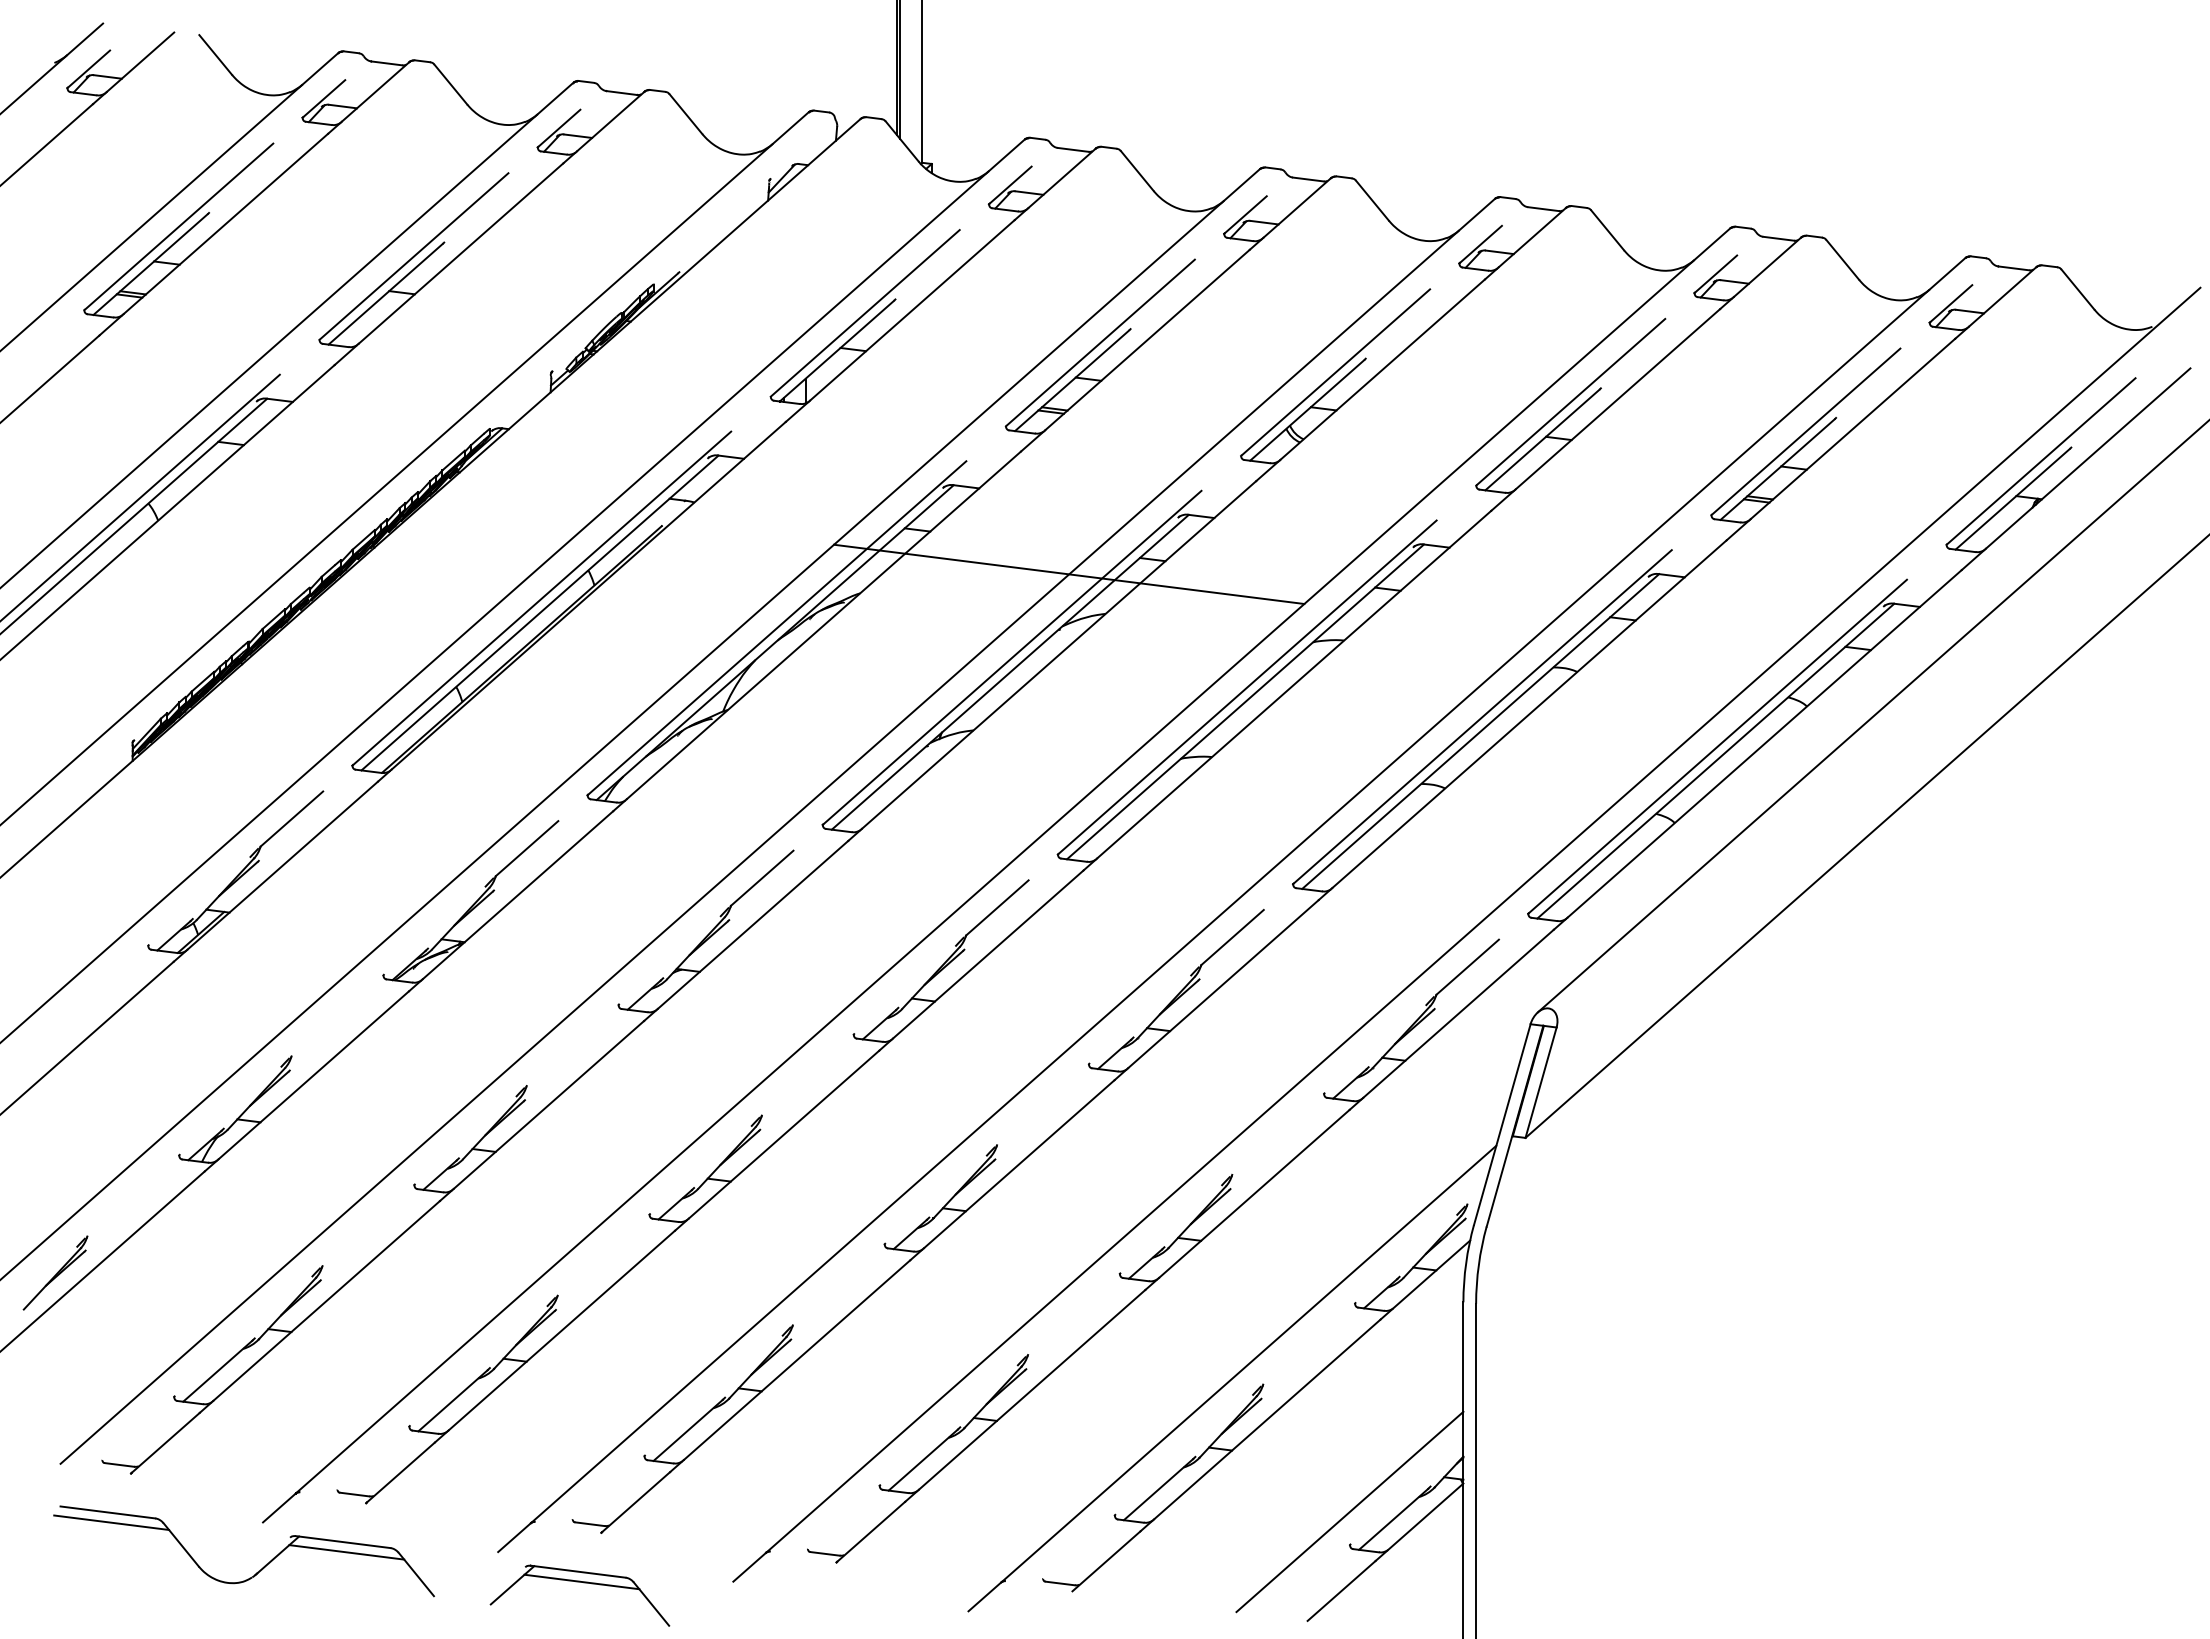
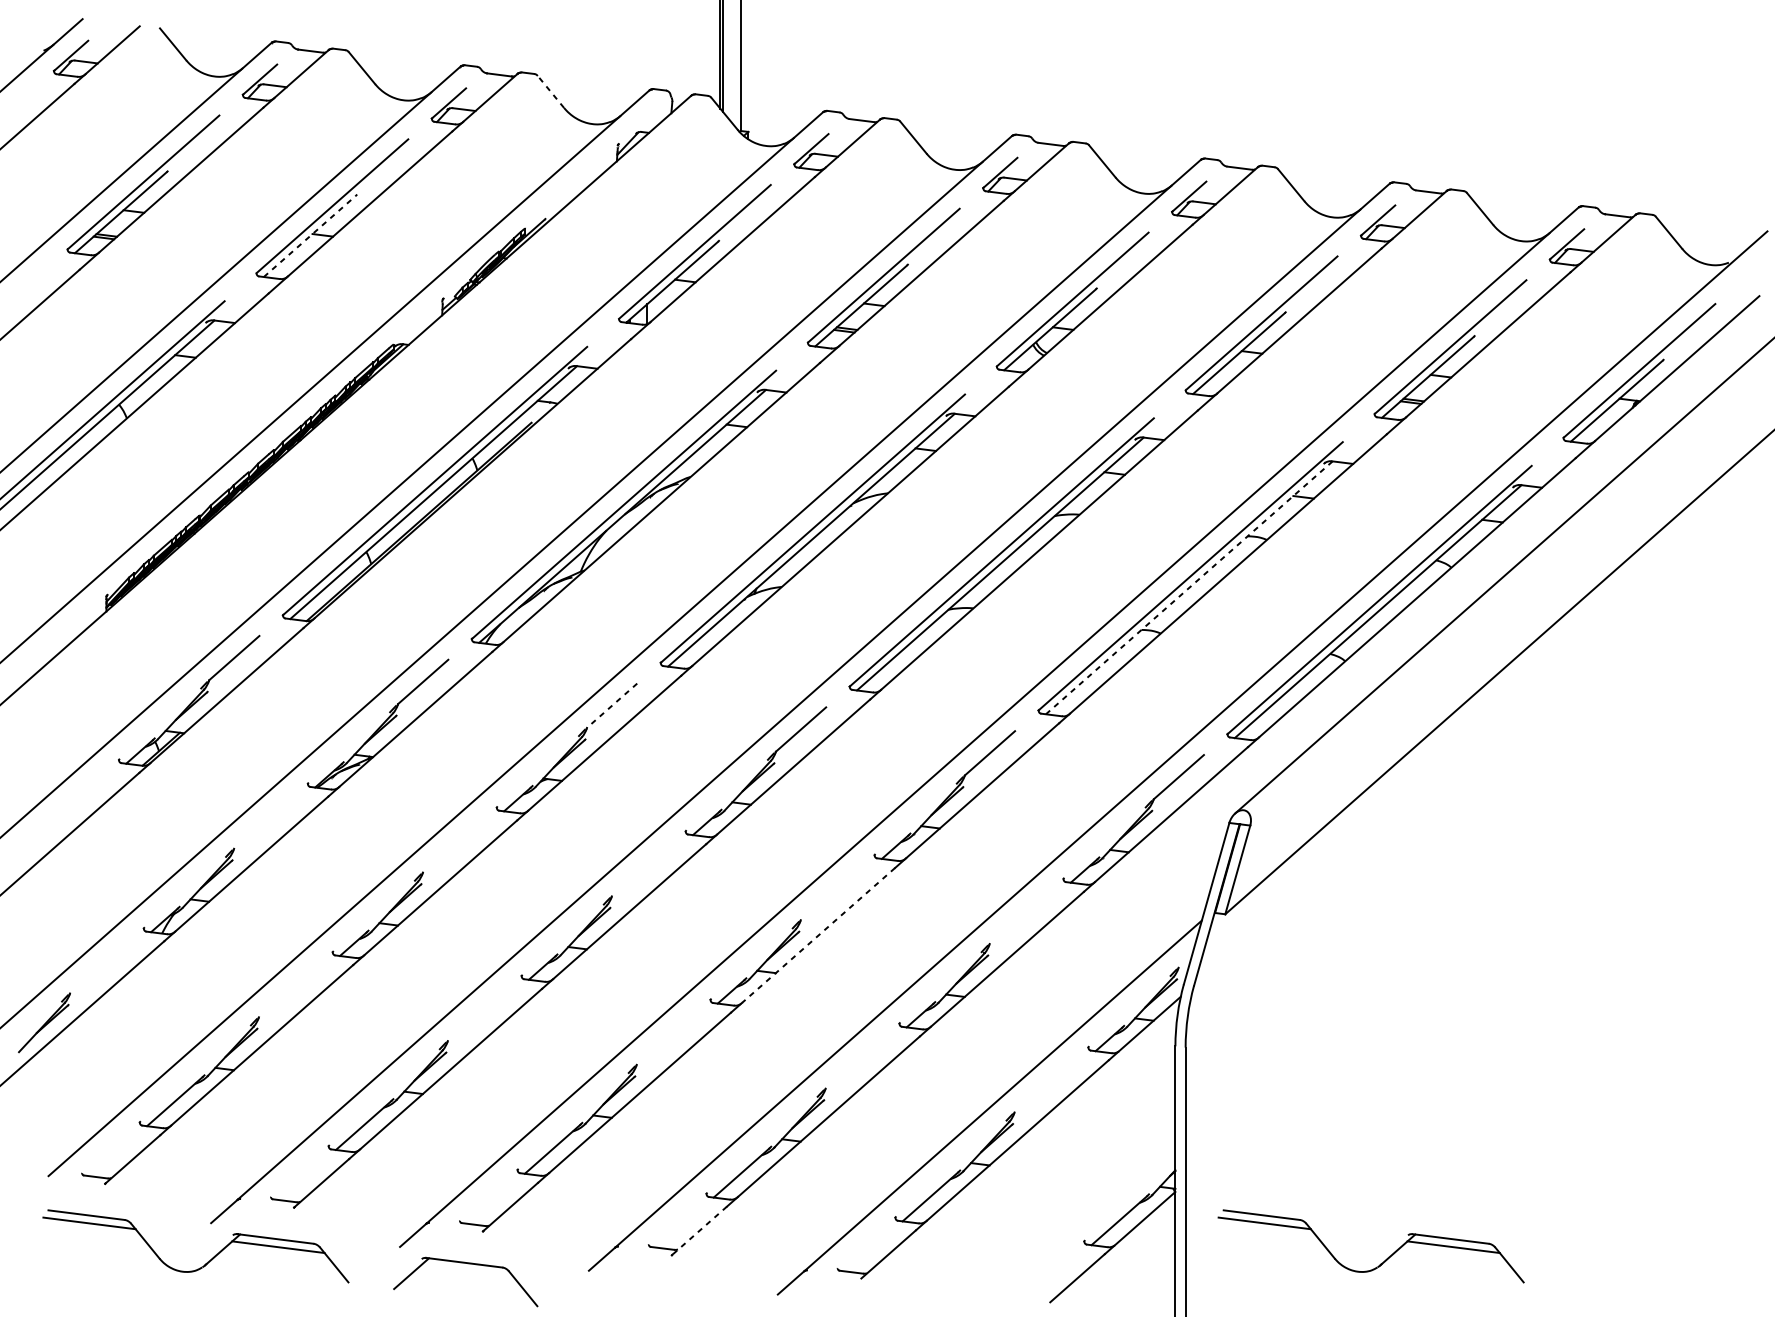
line: (686, 114) -> (551, 92), solid -> dashed
line: (386, 293) -> (310, 235), solid -> dashed
line: (1069, 574) -> (858, 461), removed
line: (1481, 731) -> (1189, 587), solid -> dashed
line: (762, 878) -> (612, 705), solid -> dashed
line: (1018, 1164) -> (818, 935), solid -> dashed
line: (1349, 1511) -> (1083, 1214), removed
line: (870, 1532) -> (699, 1231), solid -> dashed
part: (1720, 1571) -> (1381, 1262), added
line: (581, 1581) -> (466, 1270), removed

